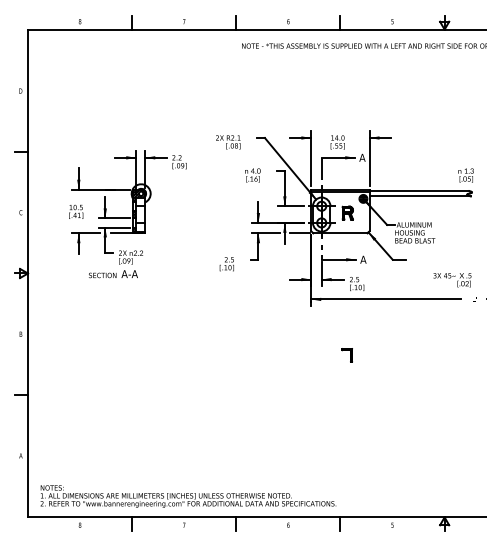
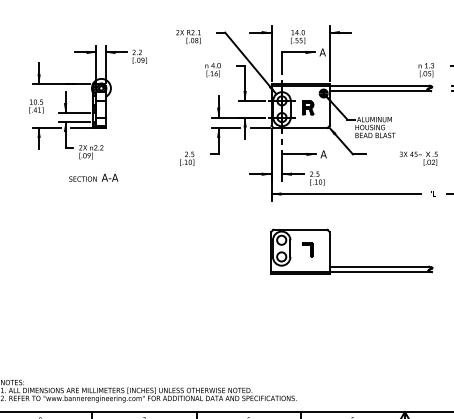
text: (113, 274) -> (93, 178), moved
text: (452, 280) -> (418, 159), moved
part: (391, 371) -> (351, 266), added

